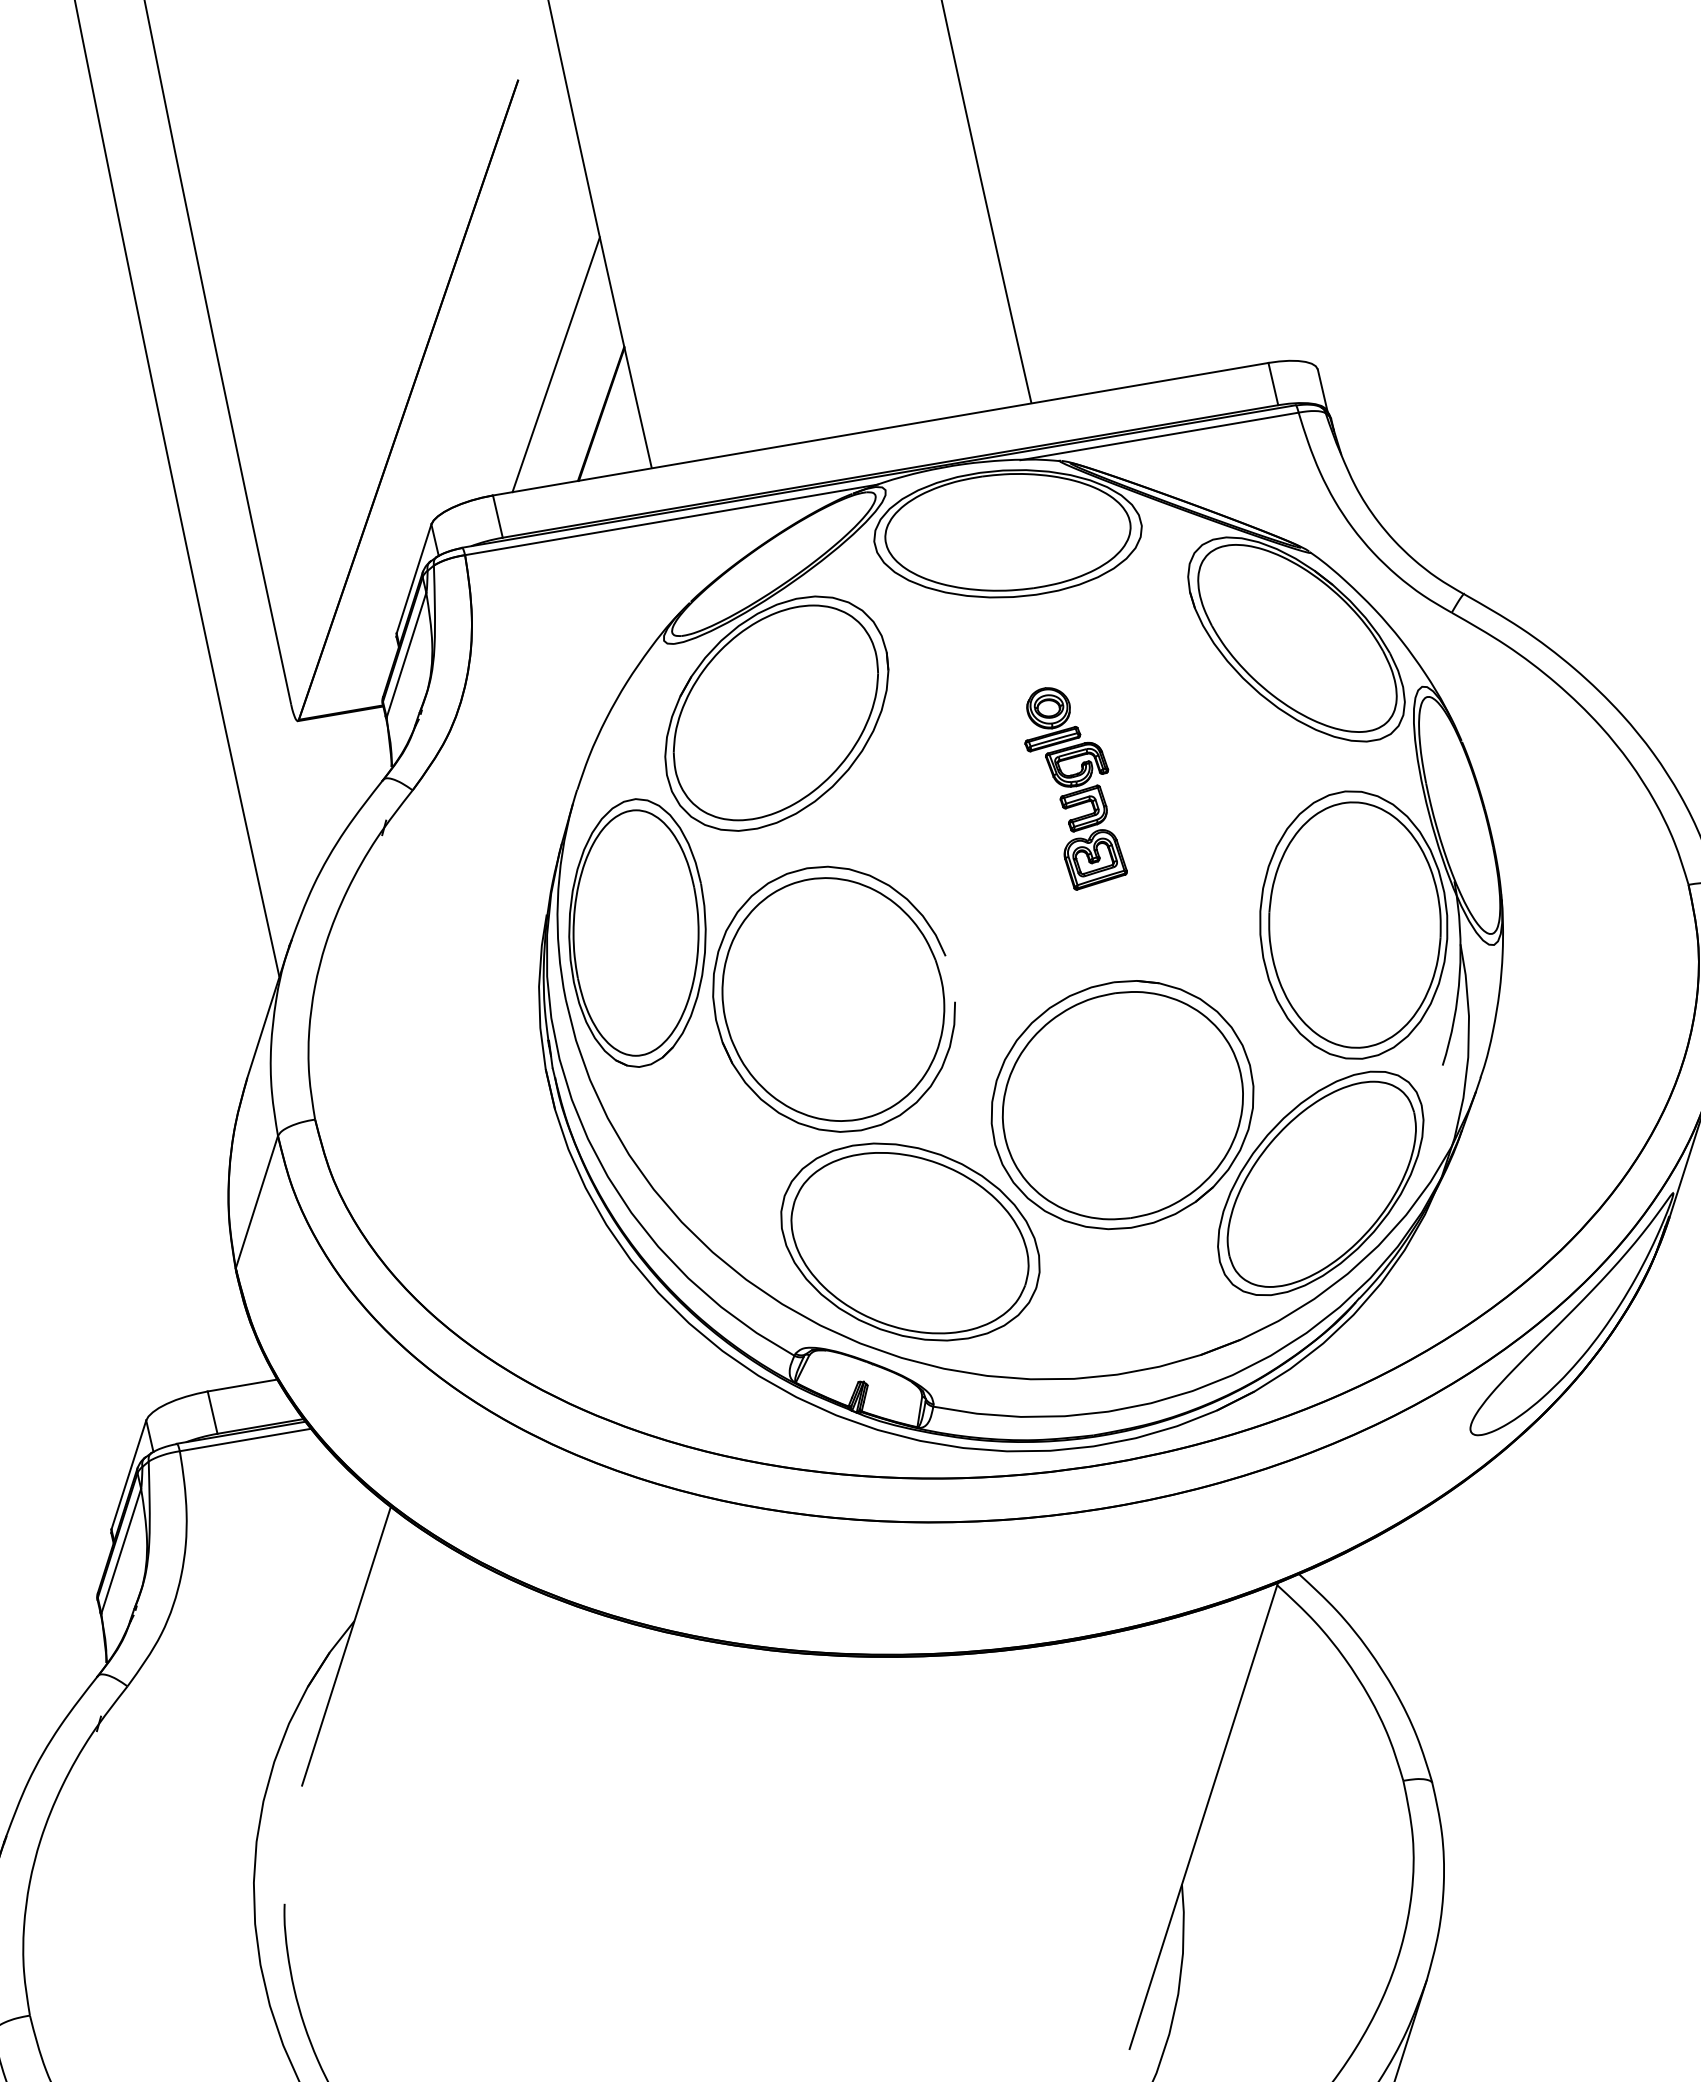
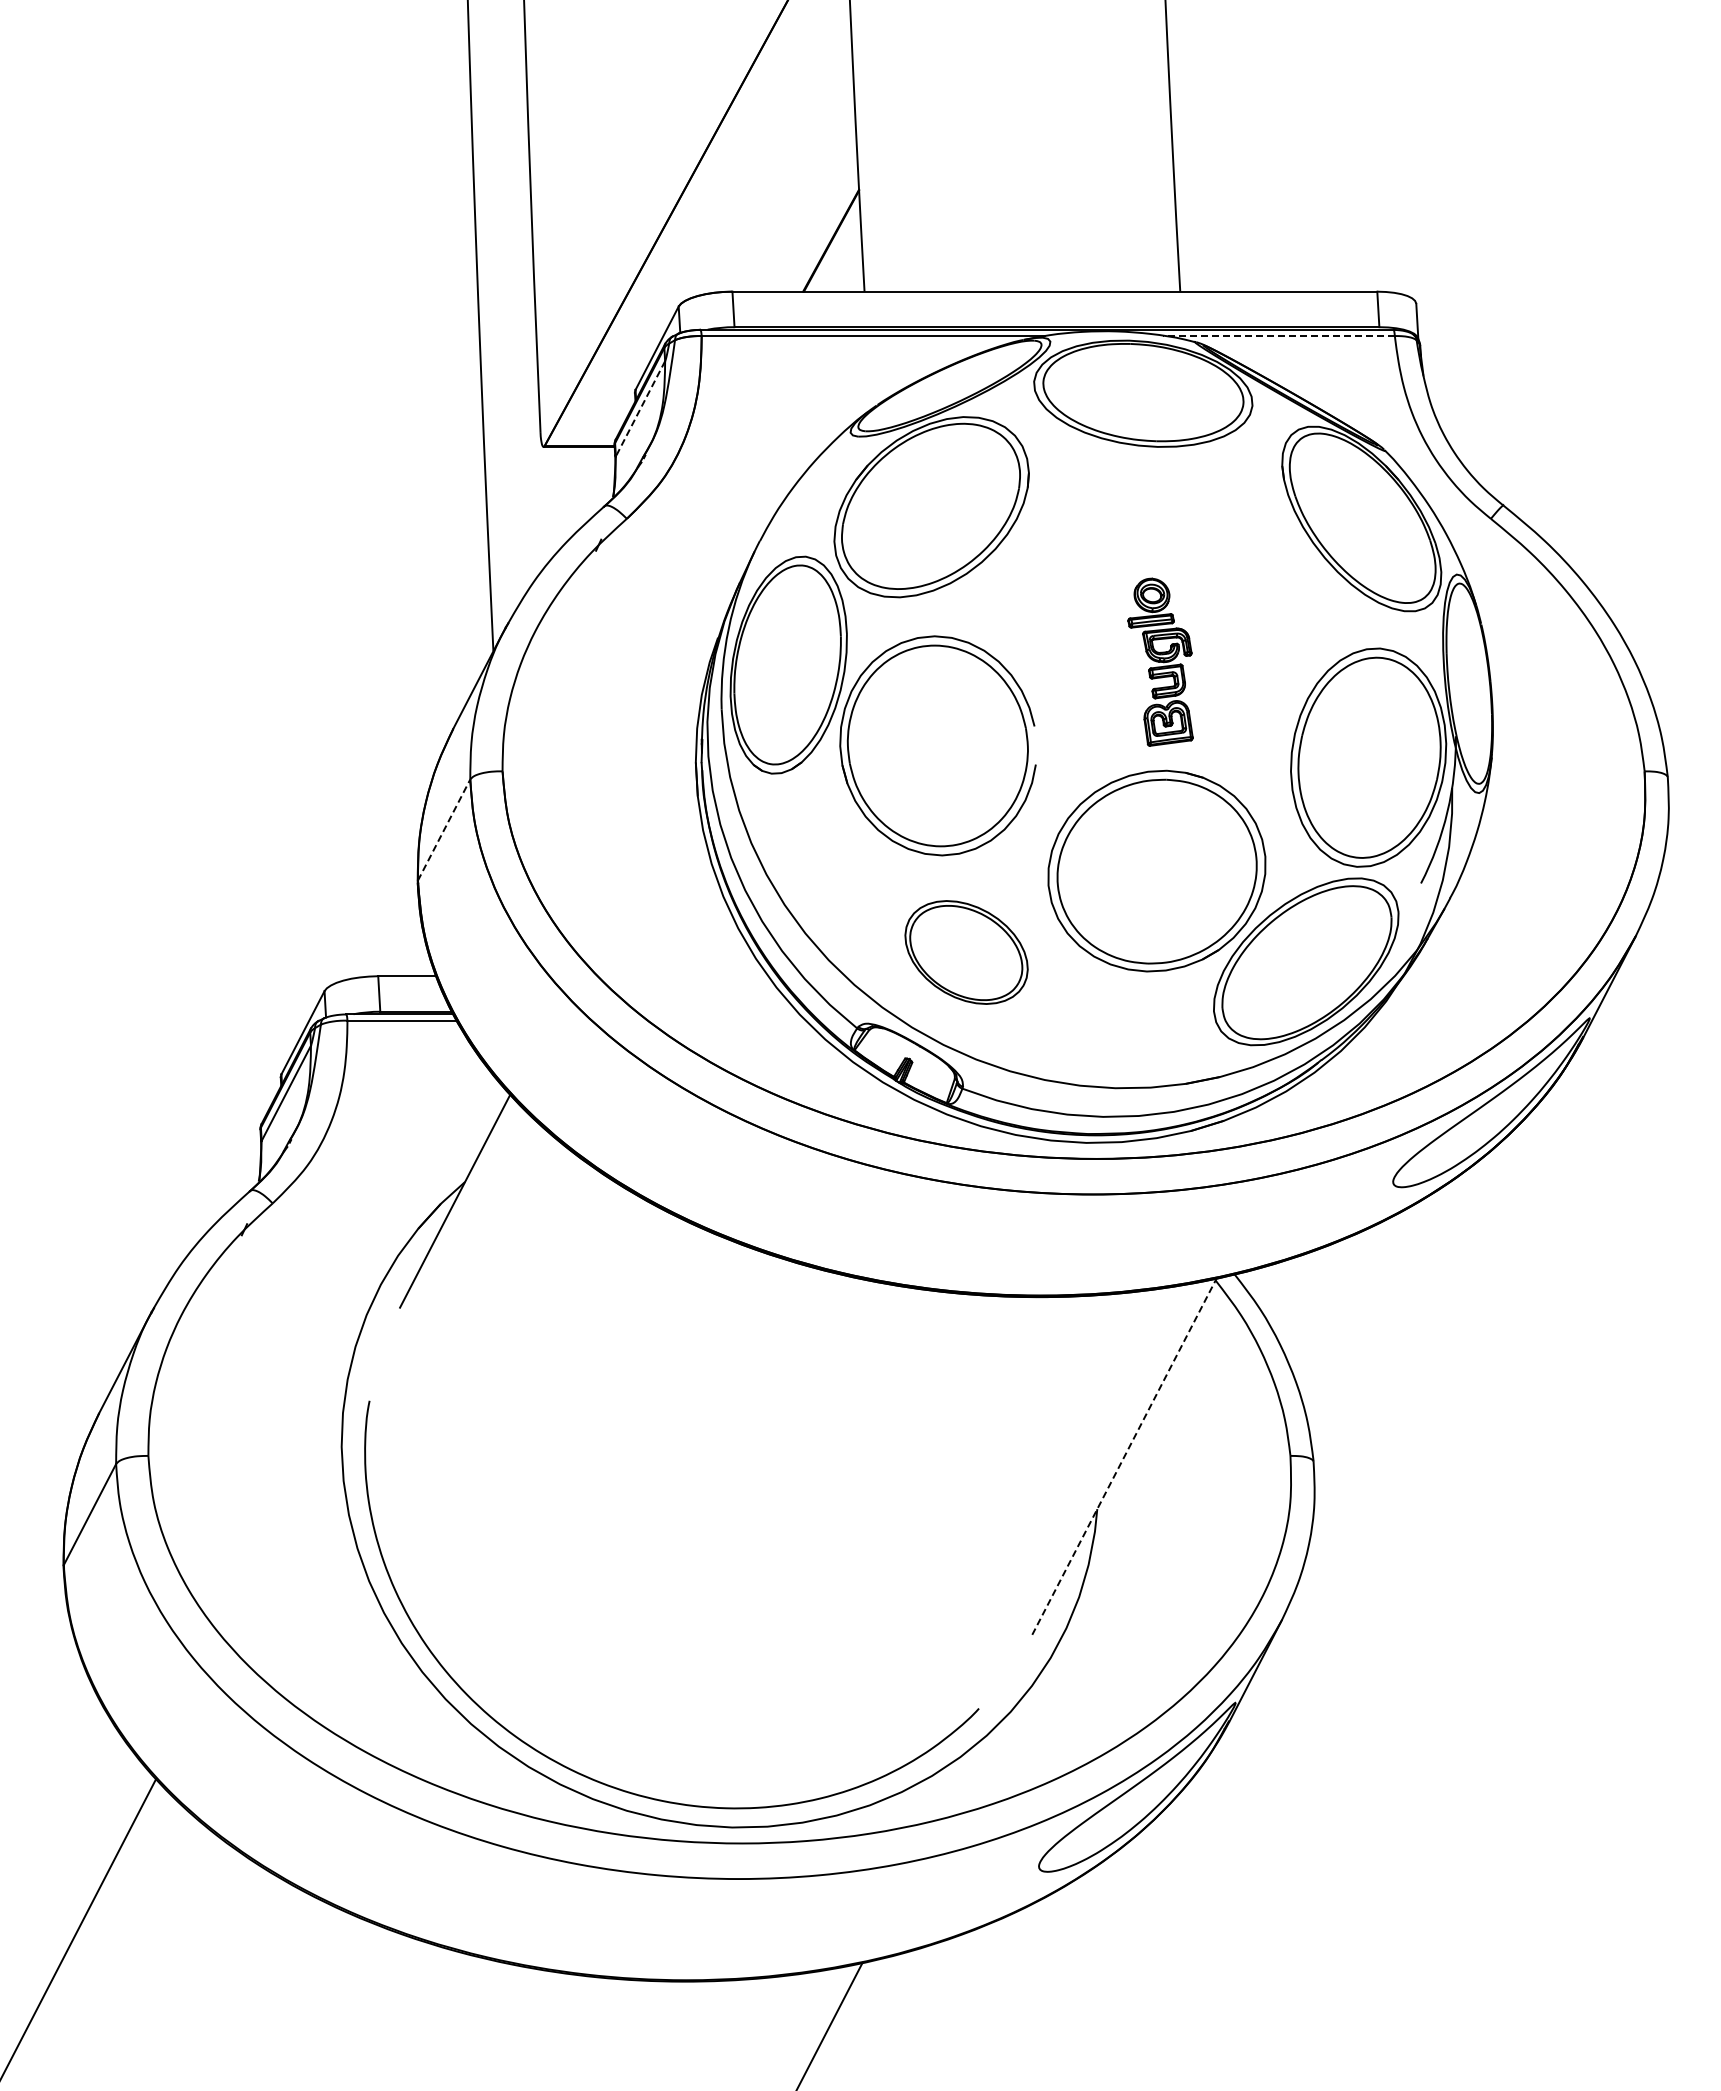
line: (556, 364) -> (801, 194), removed
line: (1160, 436) -> (1279, 336), solid -> dashed
line: (406, 654) -> (640, 408), solid -> dashed
part: (1072, 786) -> (1160, 661), moved
line: (257, 1202) -> (444, 830), solid -> dashed
part: (910, 1242) -> (966, 952), size x0.6
line: (1203, 1815) -> (1124, 1456), solid -> dashed

